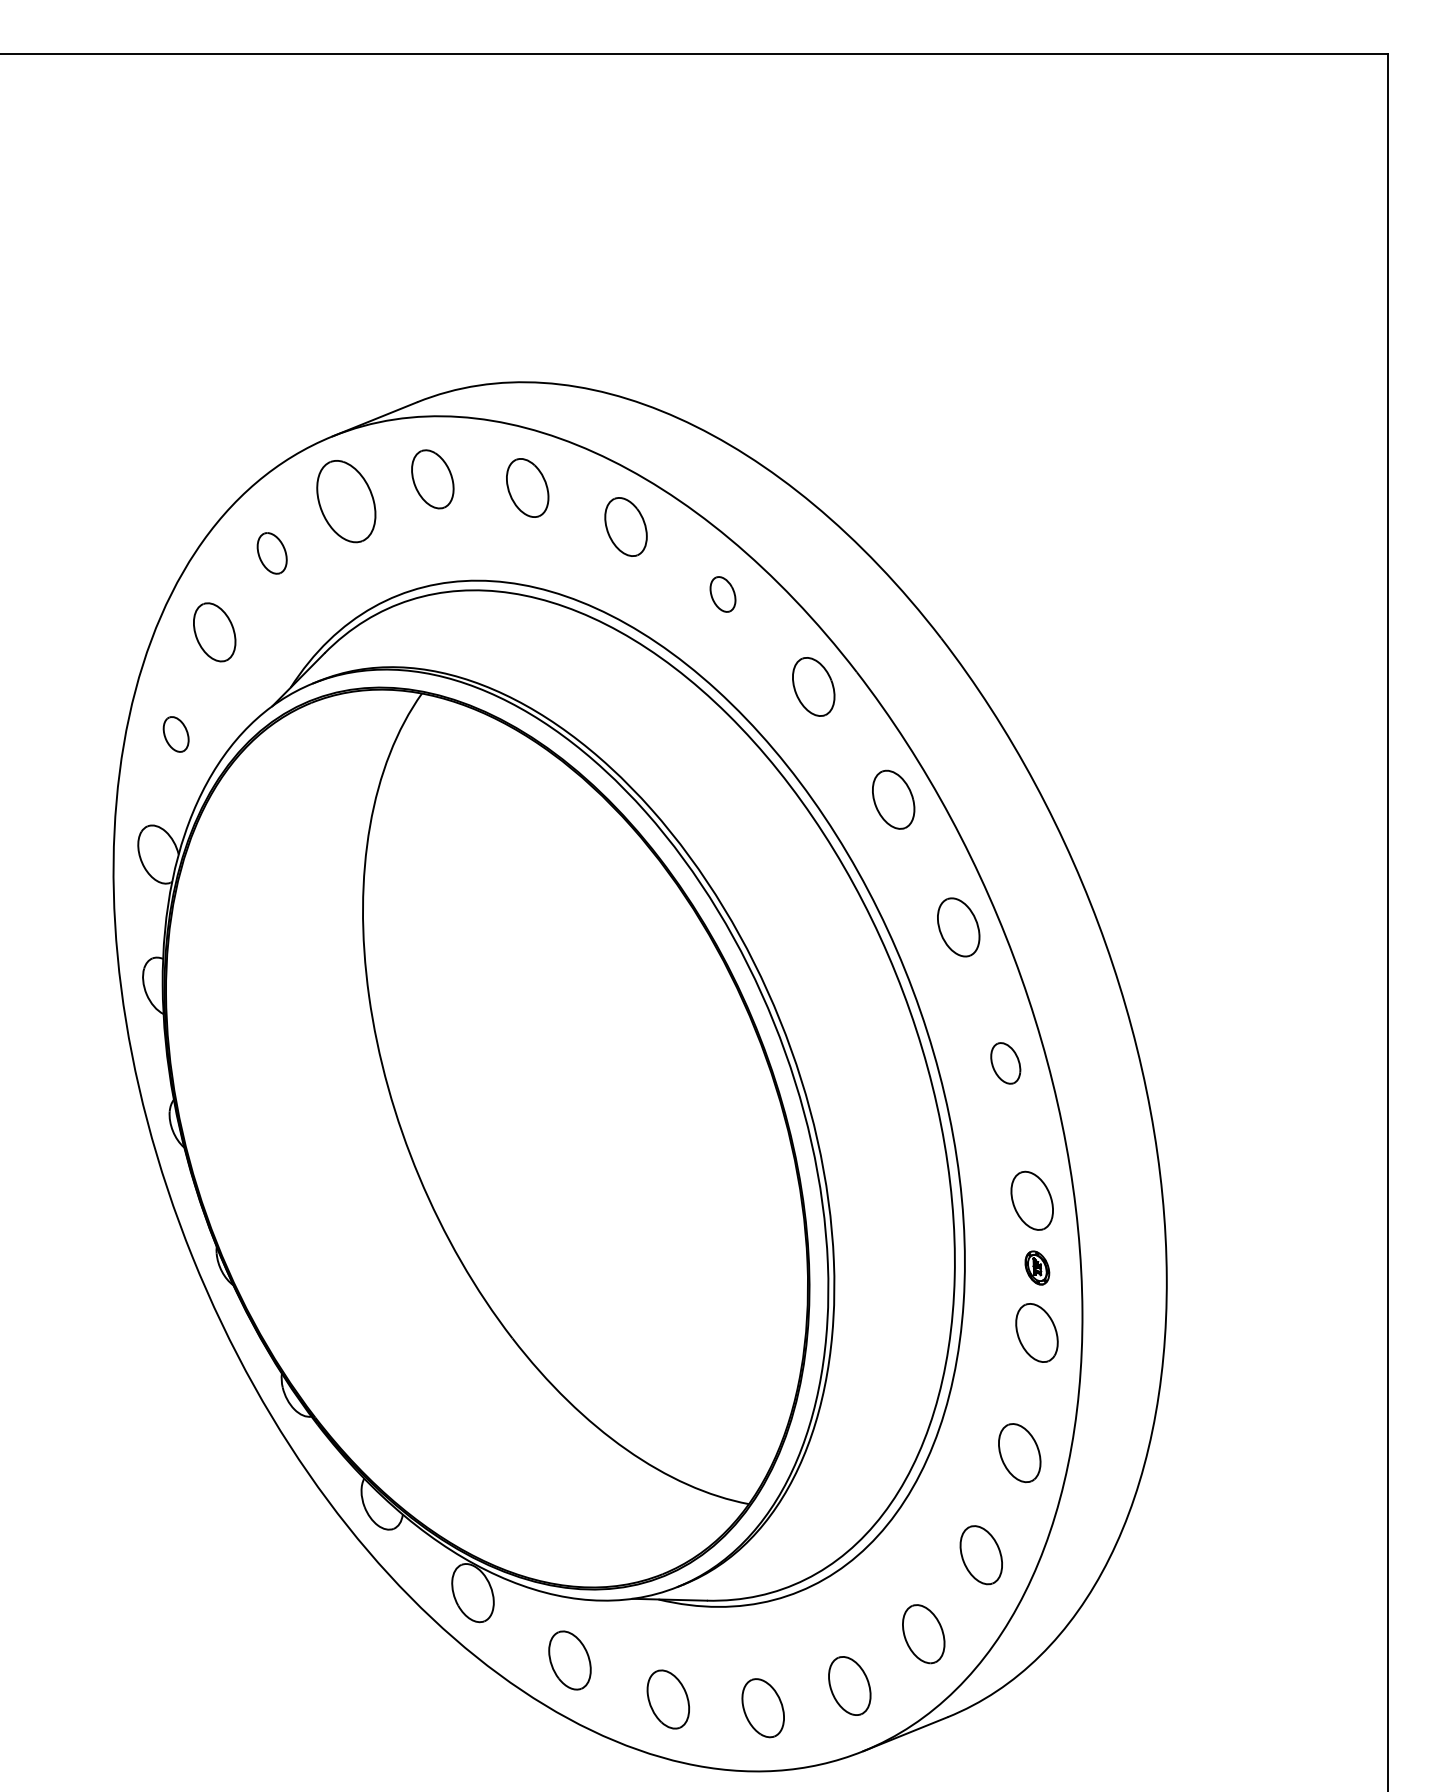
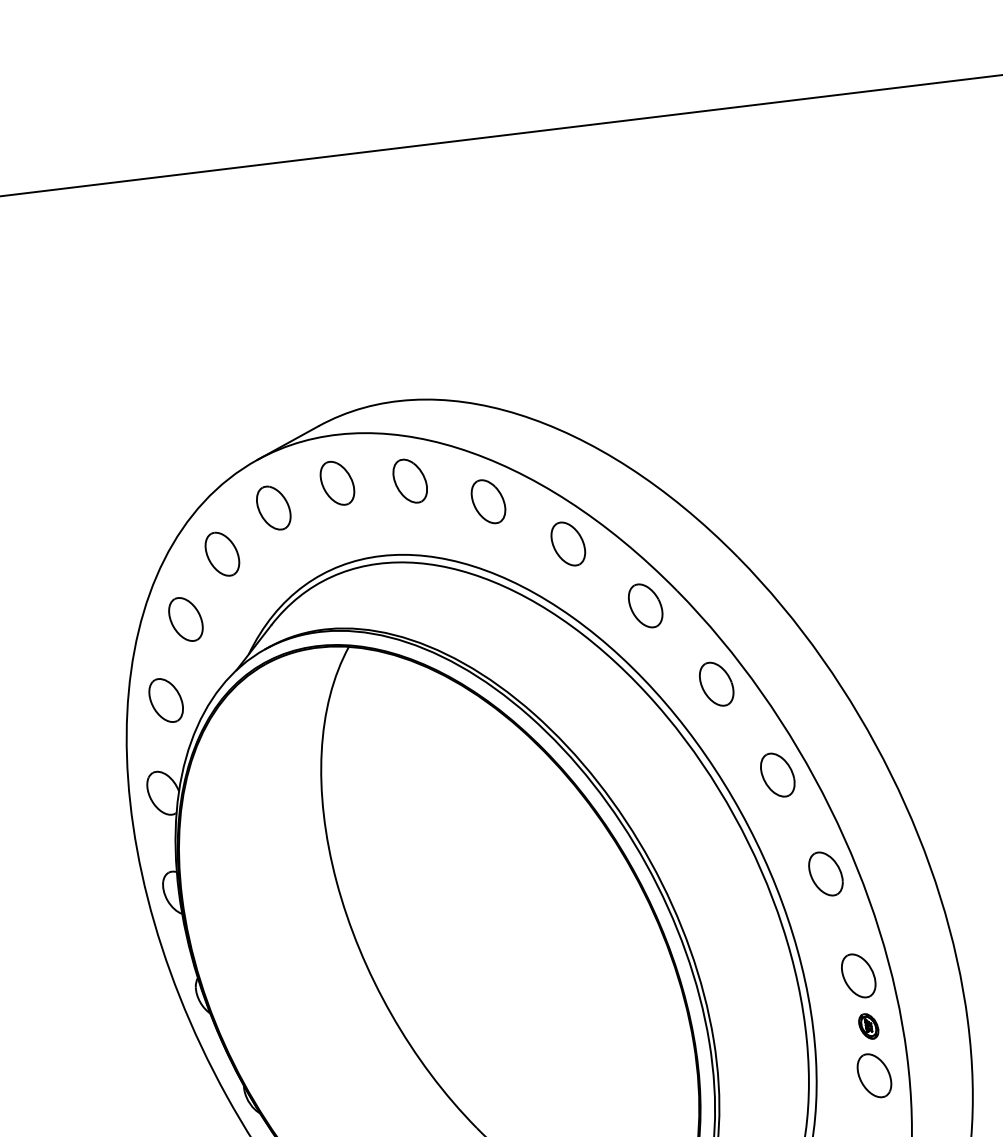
part: (345, 501) -> (273, 508), size x0.71
part: (271, 553) -> (221, 554), size x1.43
part: (722, 594) -> (567, 544), size x1.67
part: (175, 734) -> (165, 700), size x1.67
part: (1005, 1063) -> (825, 874), size x1.43

